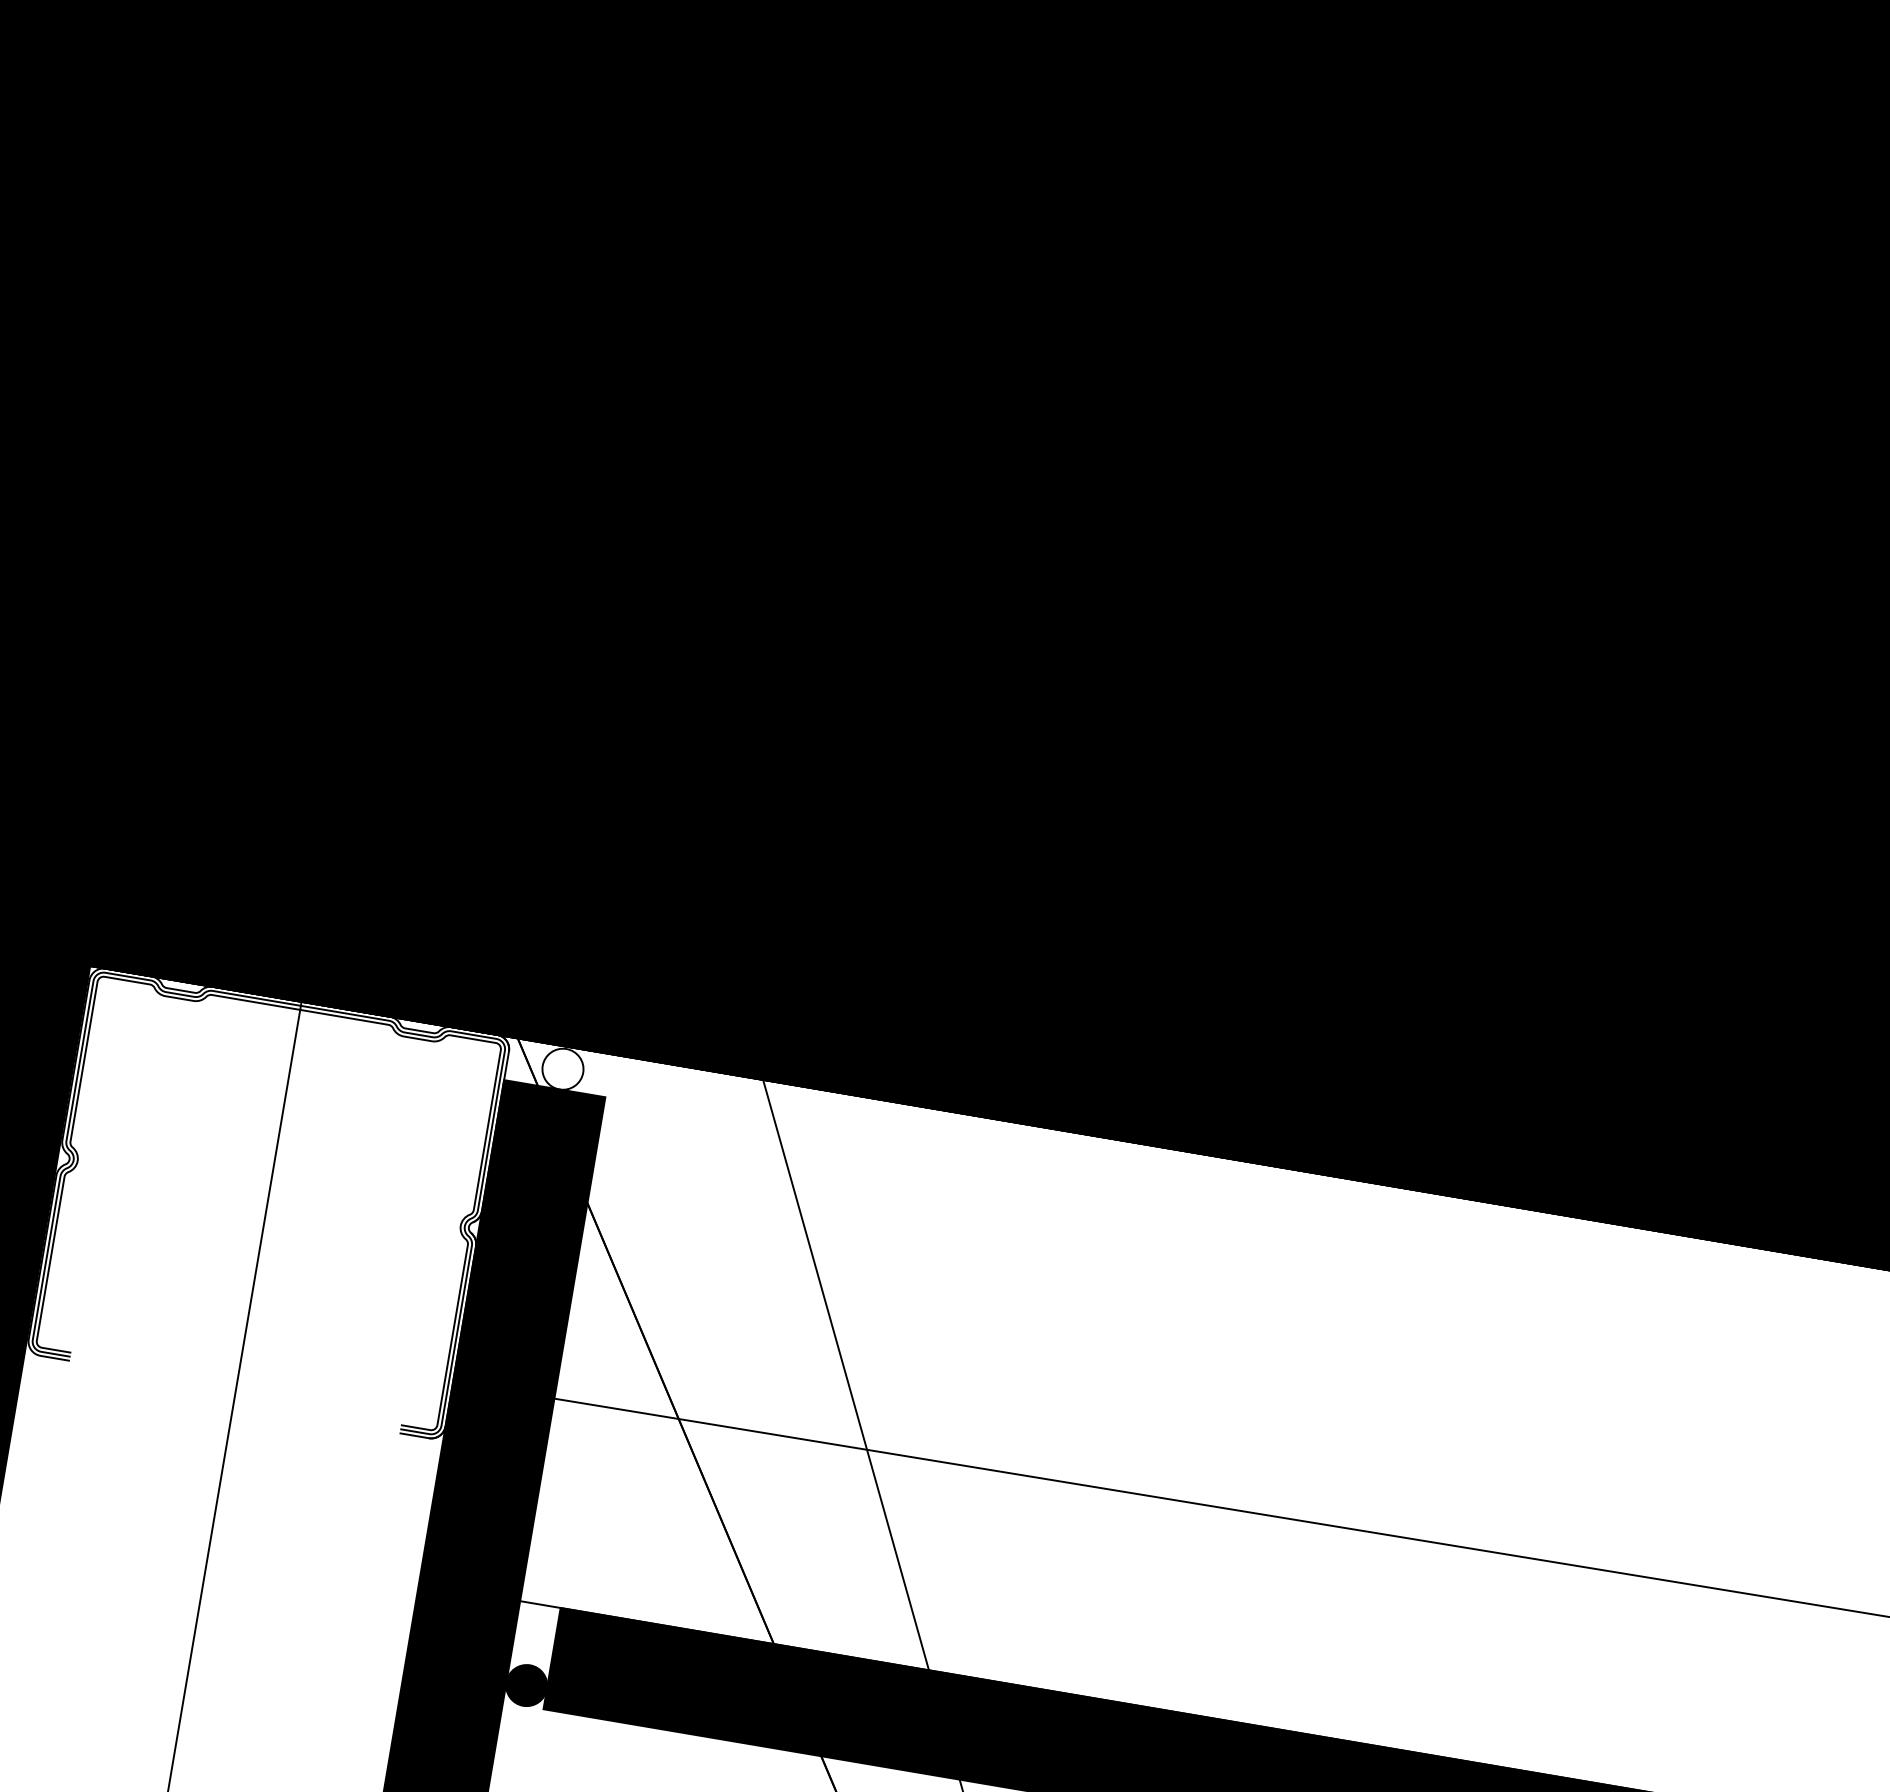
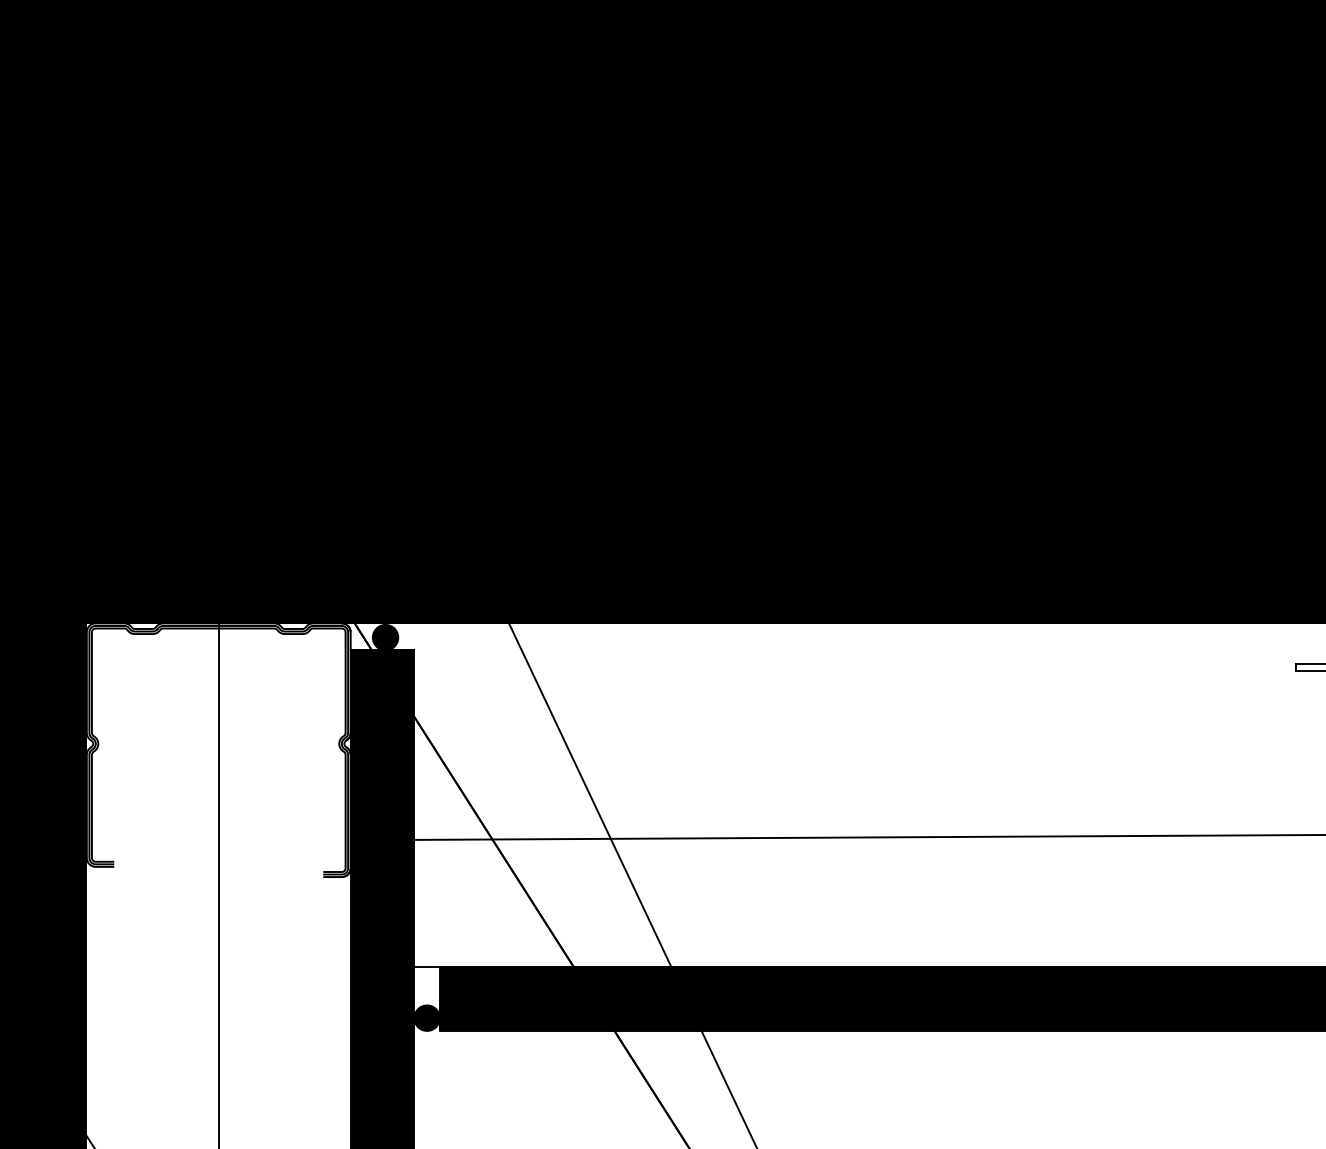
fill: (562, 1069) -> (385, 637), added

